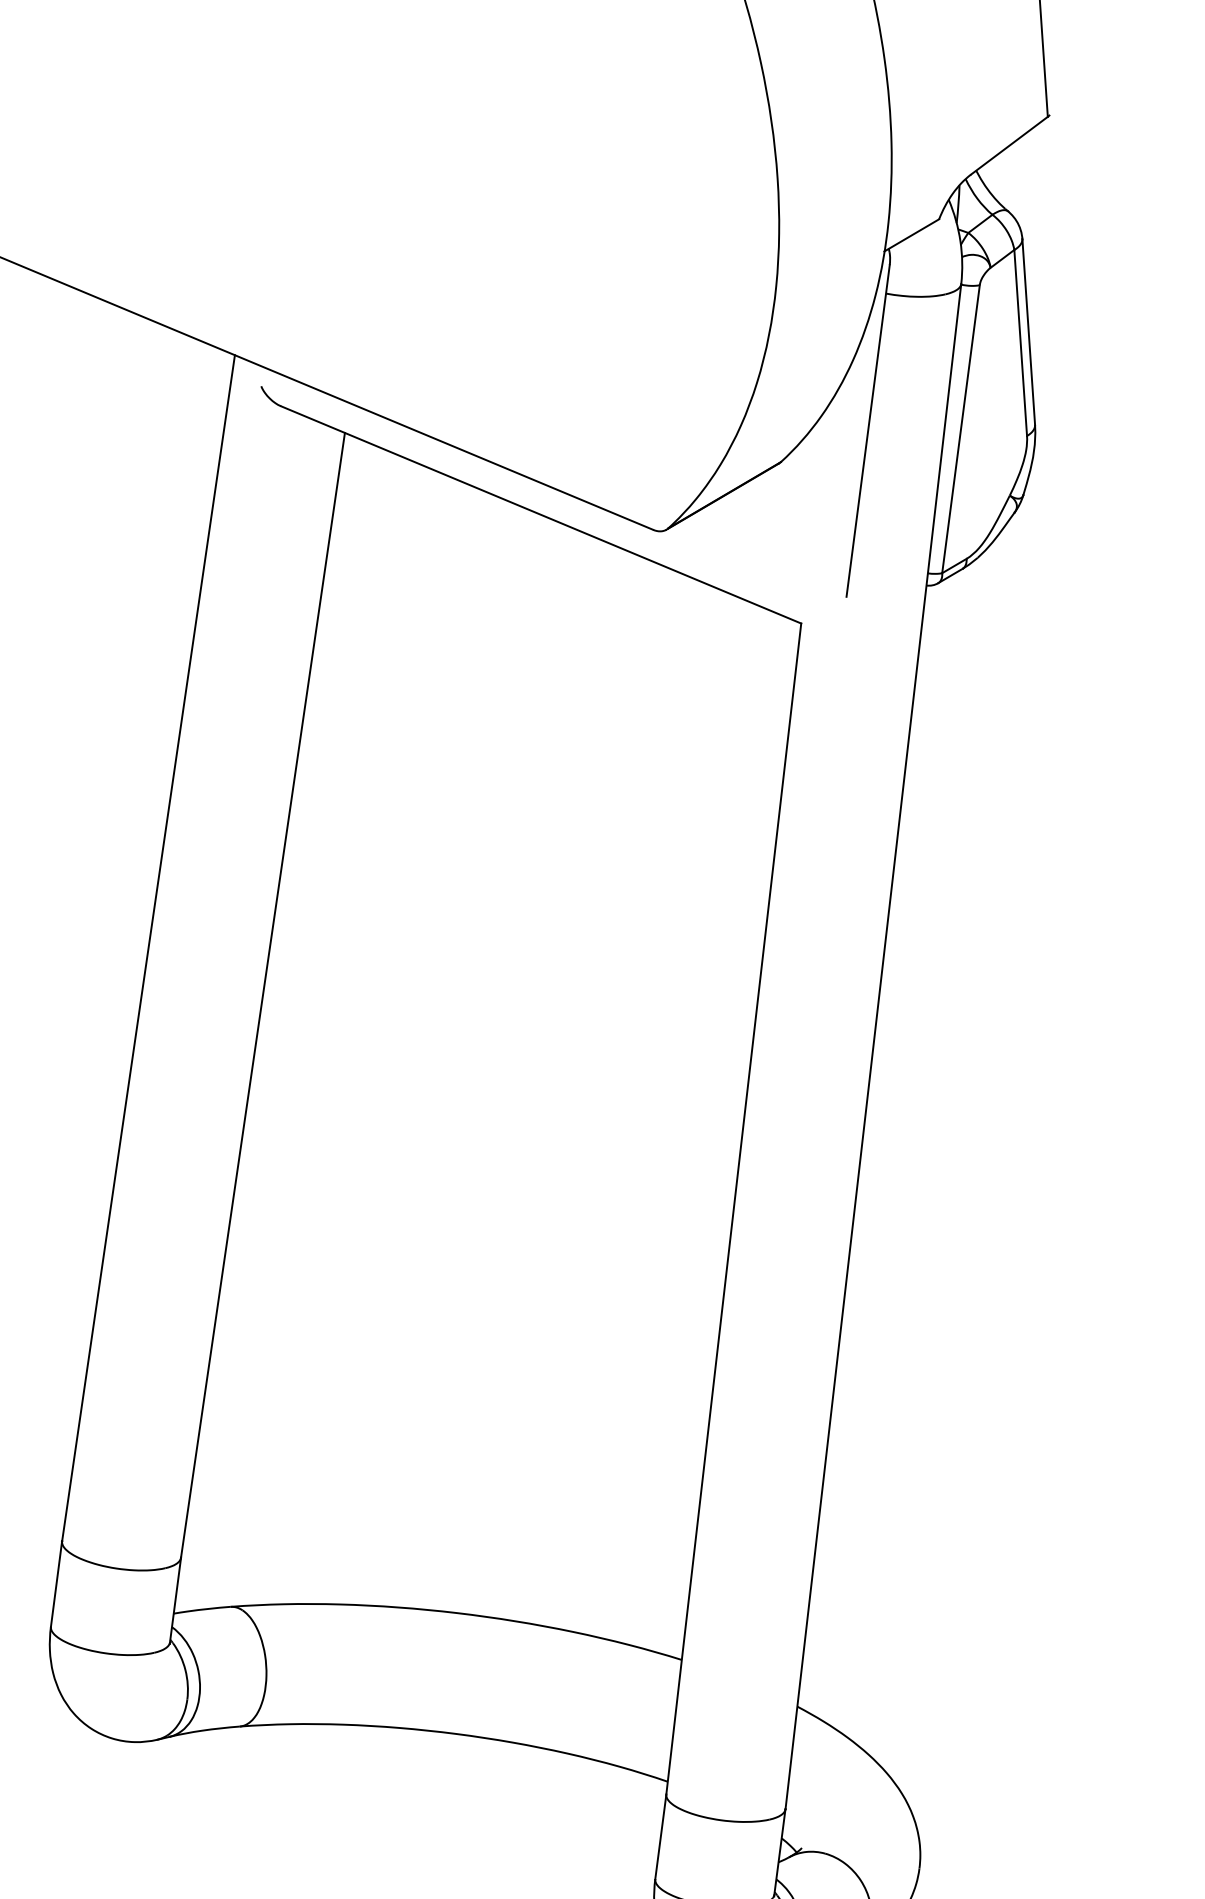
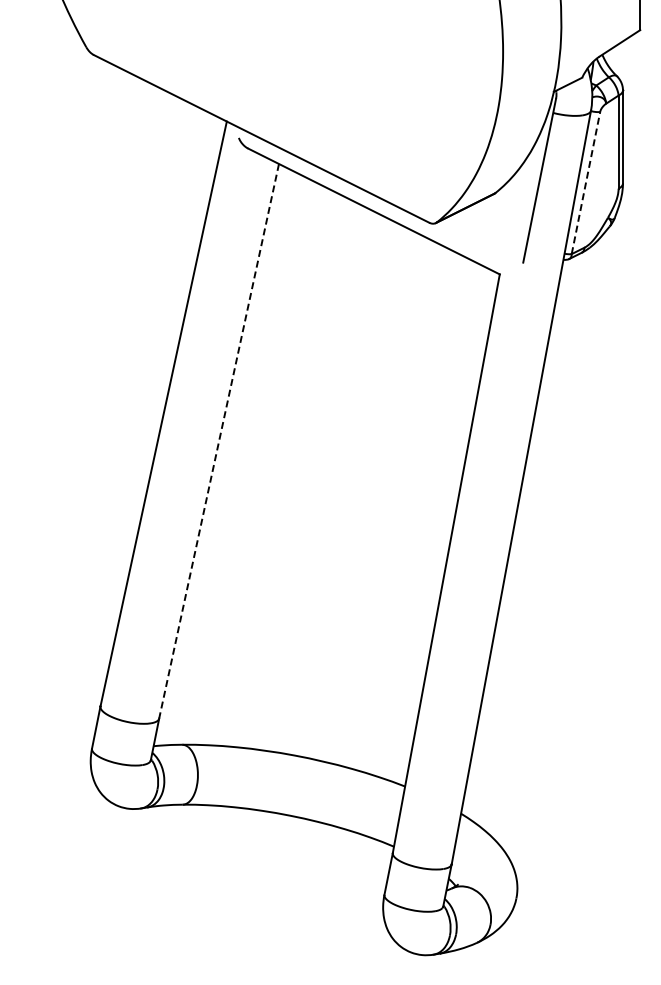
line: (962, 428) -> (586, 182), solid -> dashed
line: (263, 995) -> (219, 441), solid -> dashed

